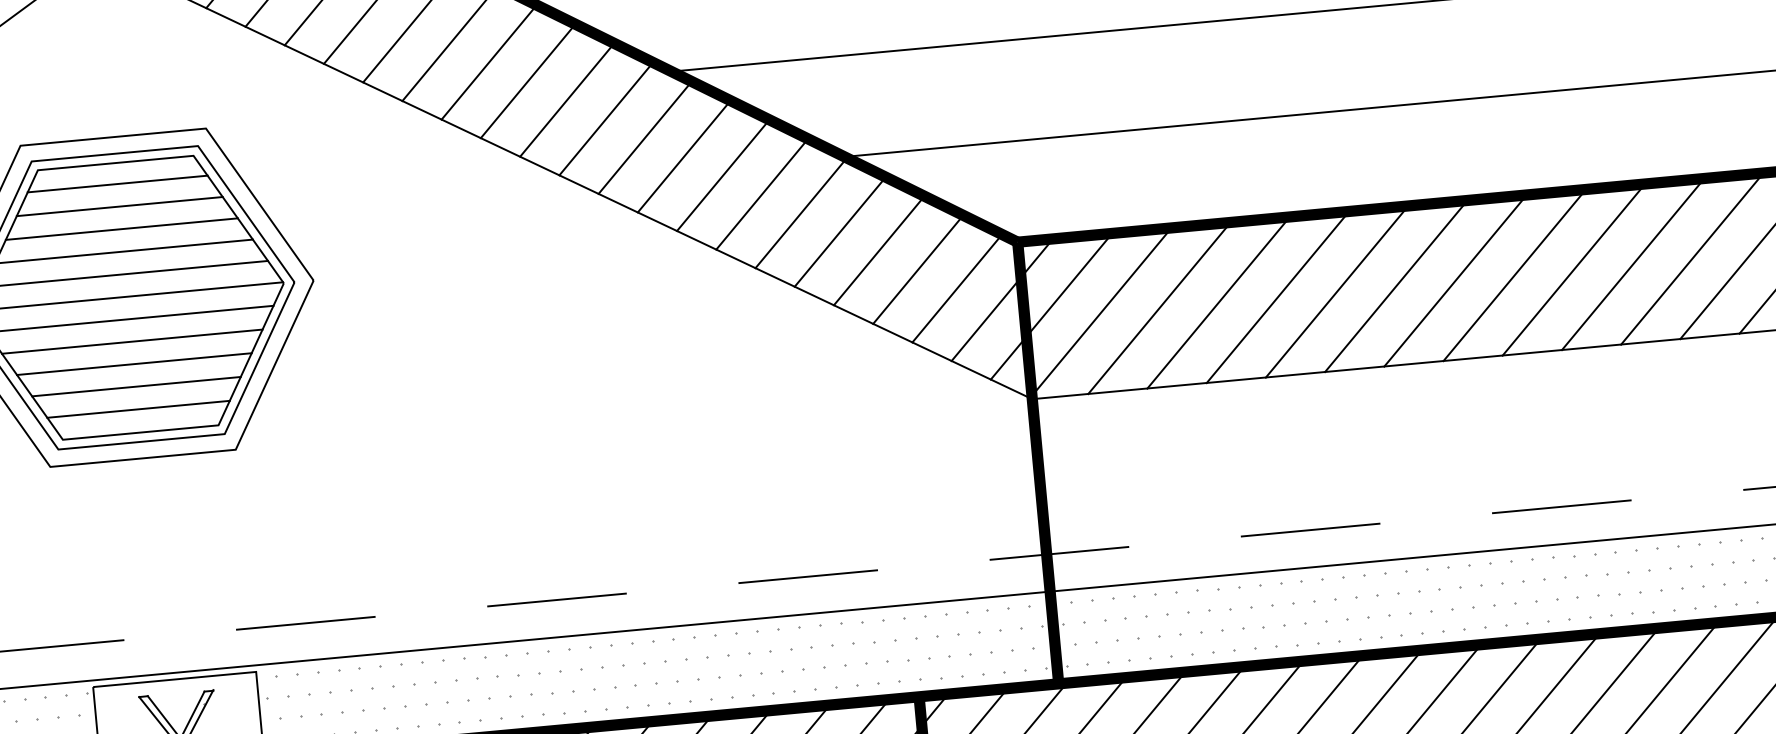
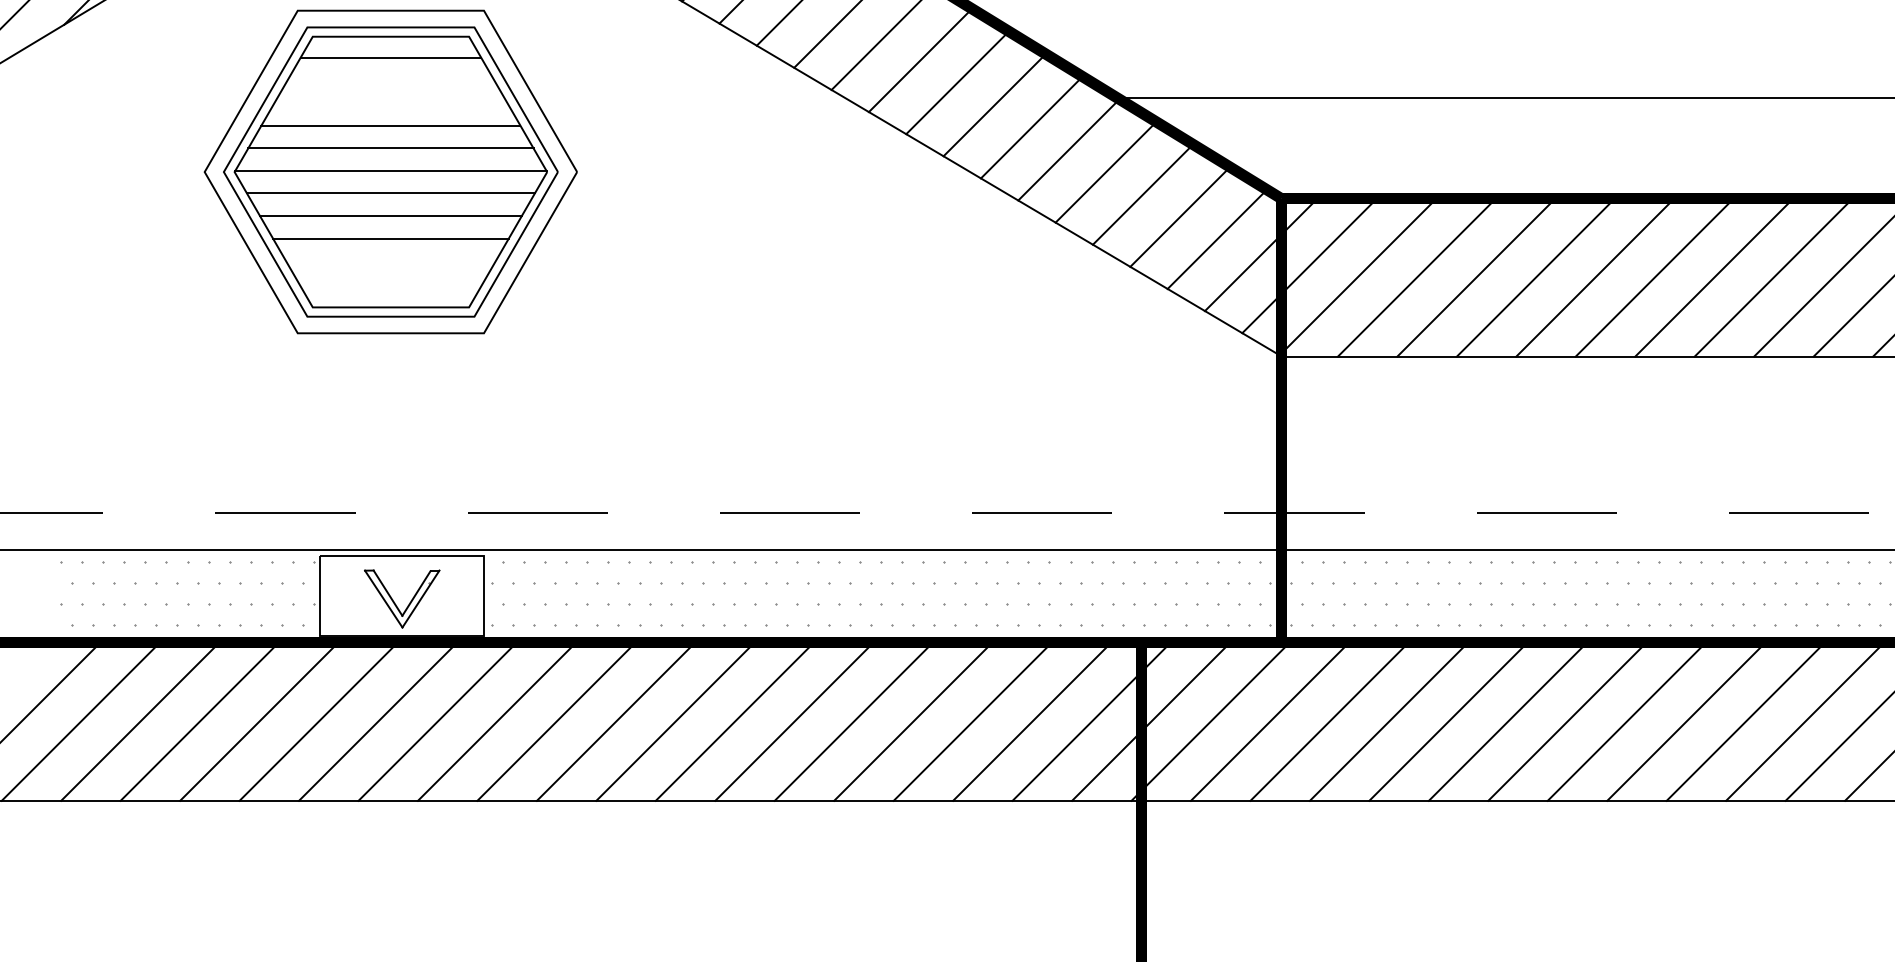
line: (119, 206) -> (390, 80), removed
line: (121, 229) -> (390, 103), removed
line: (136, 386) -> (390, 261), removed
line: (138, 409) -> (390, 284), removed

